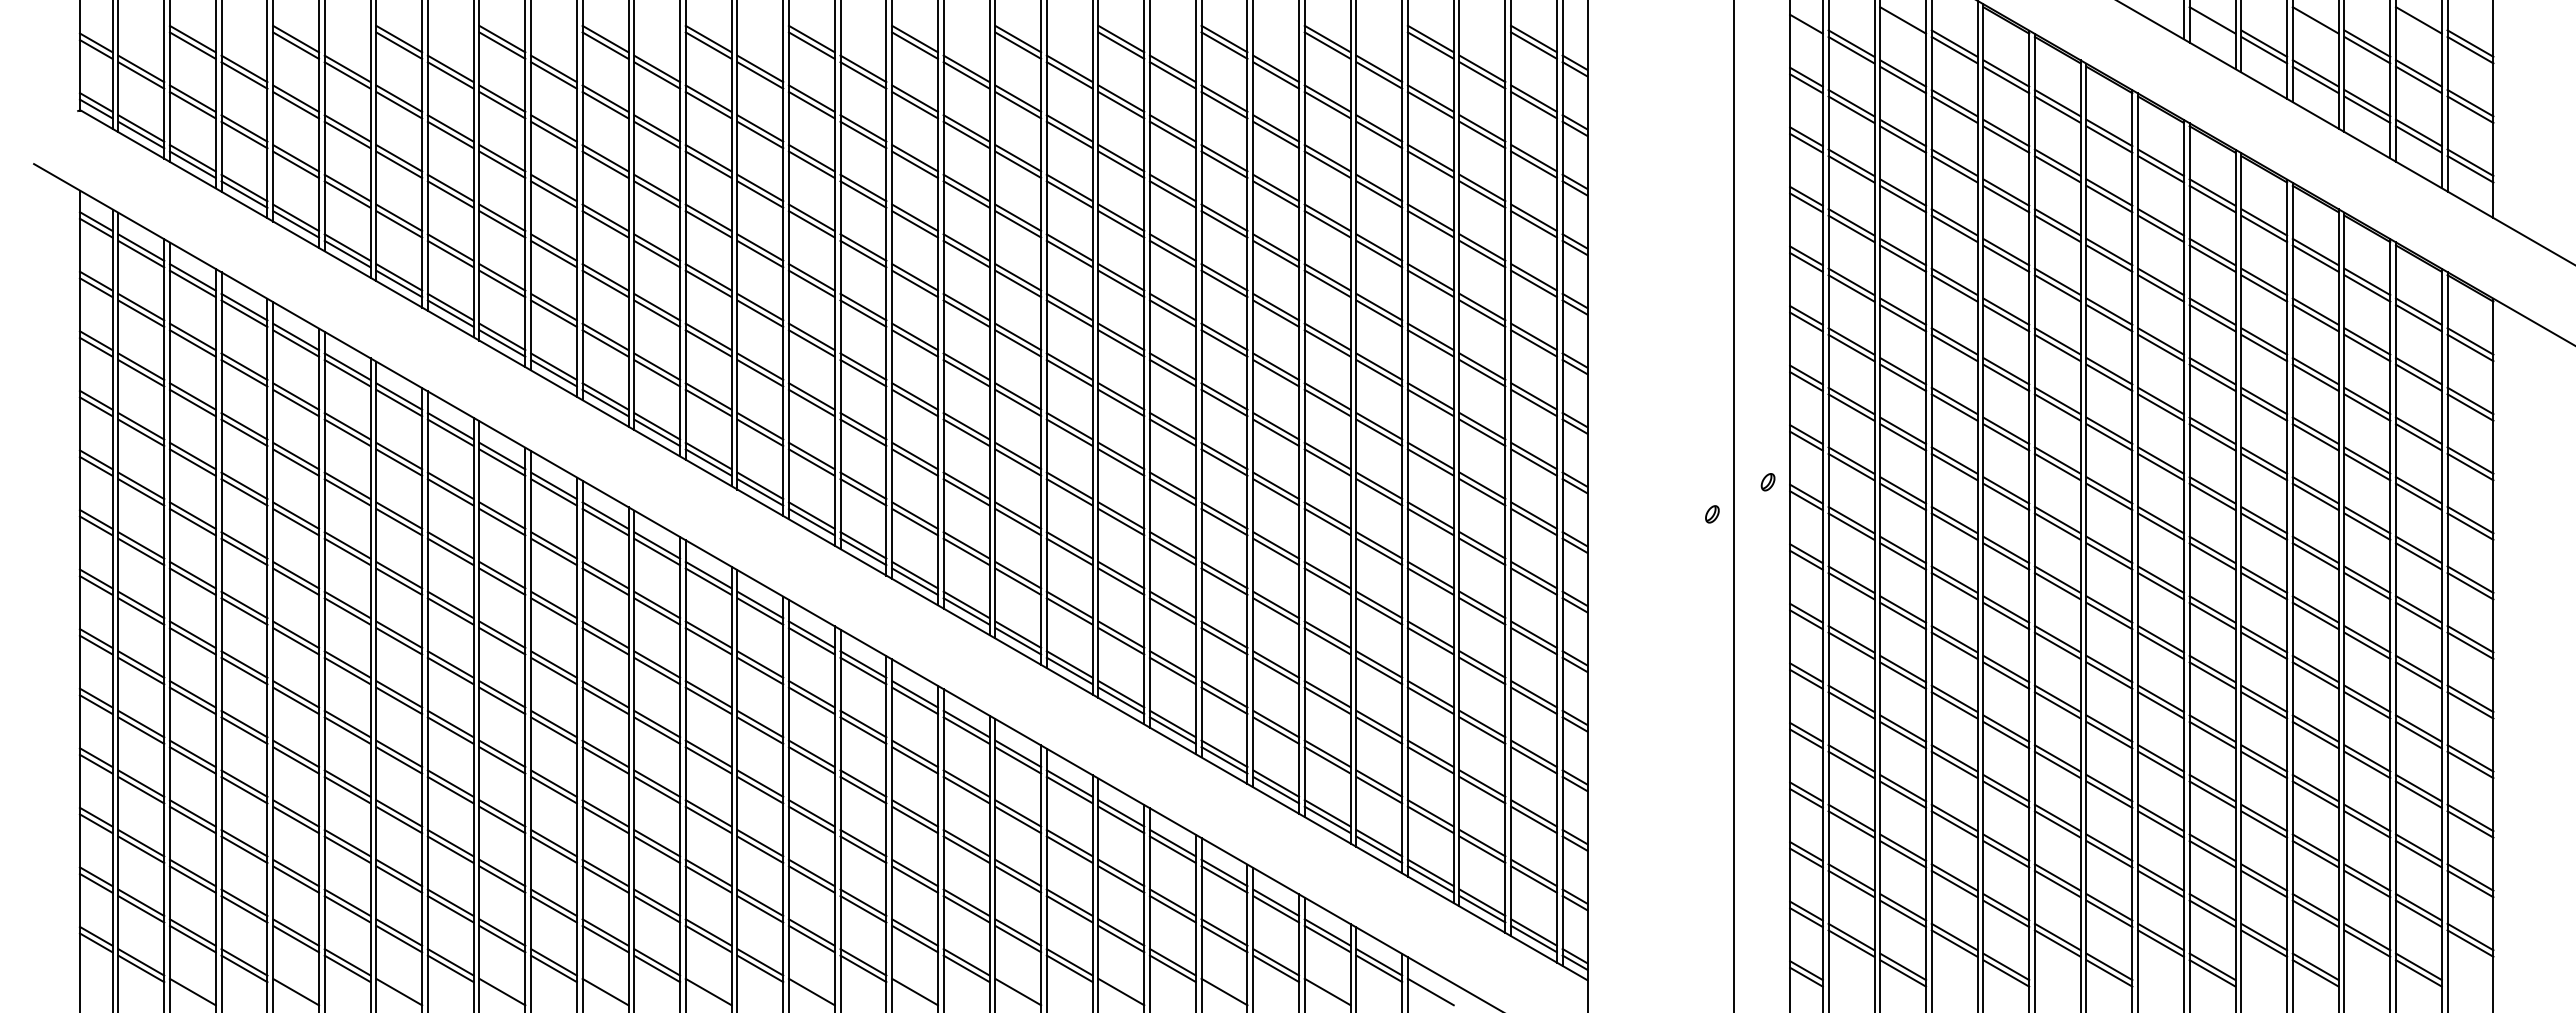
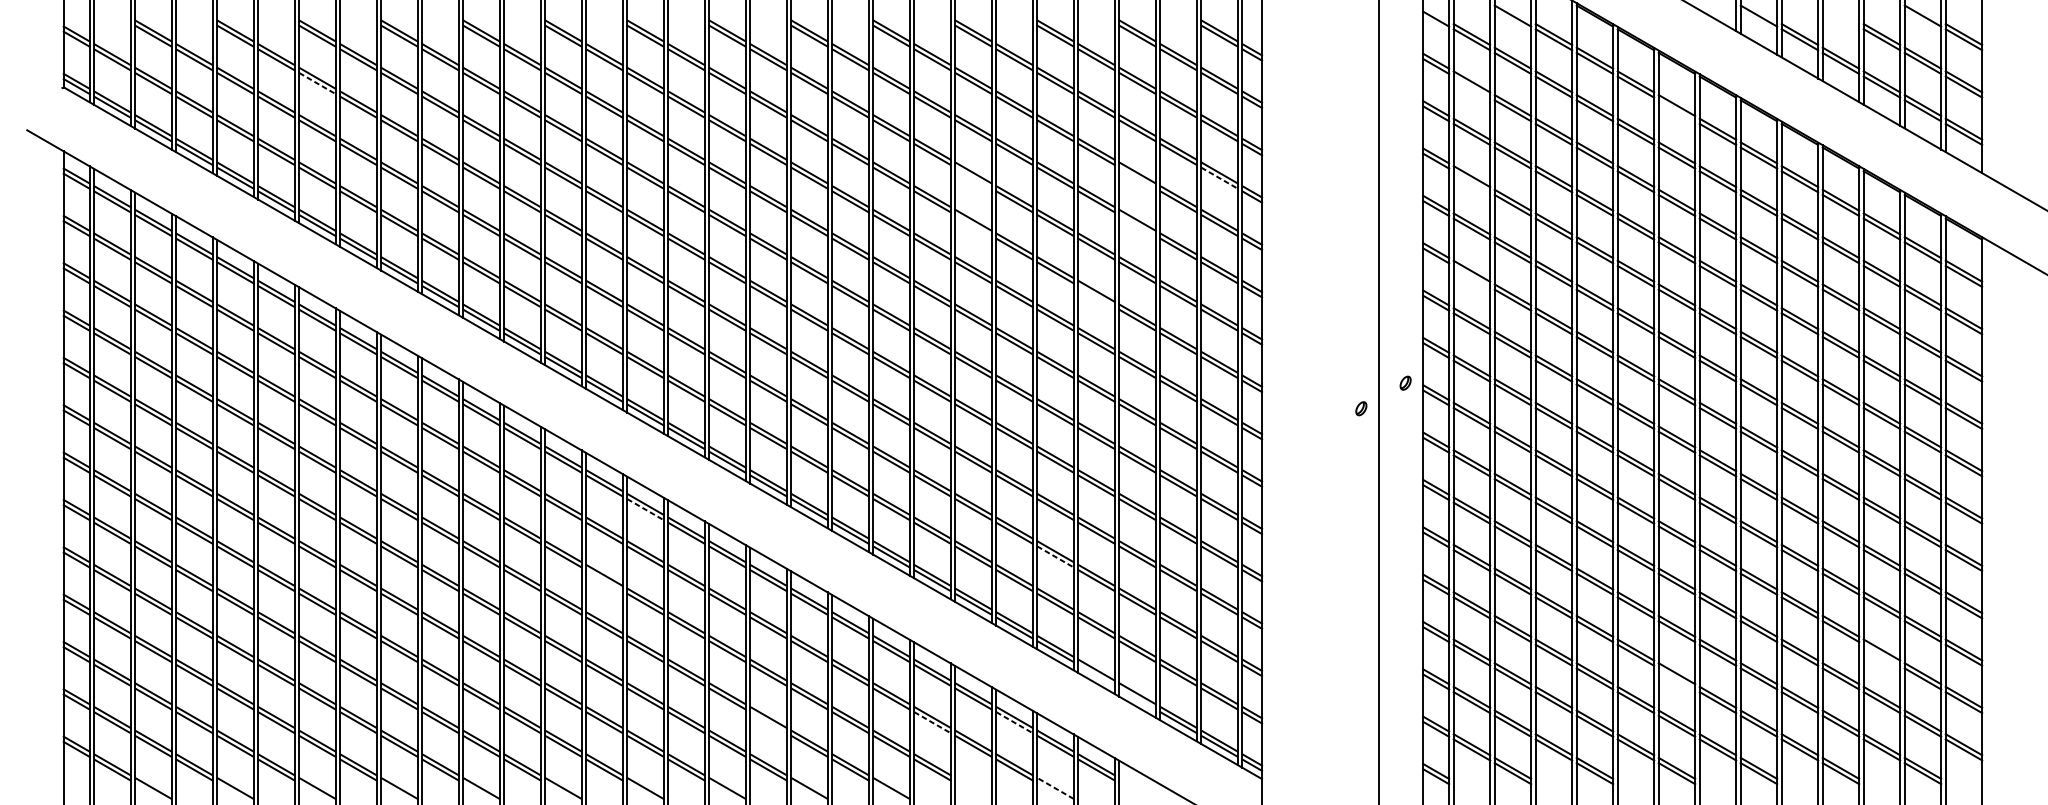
line: (2315, 20) -> (1840, 16), removed
line: (399, 105) -> (317, 83), solid -> dashed
line: (1851, 109) -> (1471, 86), removed
line: (2109, 139) -> (1677, 110), removed
line: (1224, 224) -> (973, 178), removed
line: (1430, 224) -> (1137, 178), removed
line: (1534, 224) -> (1219, 178), solid -> dashed
line: (1851, 228) -> (1471, 181), removed
line: (1224, 283) -> (973, 225), removed
line: (1430, 283) -> (1137, 225), removed
line: (1851, 347) -> (1471, 276), removed
line: (1379, 372) -> (1096, 295), removed
line: (812, 641) -> (646, 509), solid -> dashed
line: (1328, 701) -> (1056, 557), solid -> dashed
line: (760, 730) -> (604, 580), removed
line: (2367, 824) -> (1882, 655), removed
line: (1379, 849) -> (1096, 675), removed
line: (2109, 854) -> (1677, 679), removed
line: (1430, 879) -> (1137, 698), removed
line: (966, 909) -> (768, 722), removed
line: (1173, 909) -> (932, 722), solid -> dashed
line: (1276, 909) -> (1014, 722), solid -> dashed
line: (1224, 991) -> (973, 788), removed
line: (1327, 991) -> (1055, 788), solid -> dashed
line: (1430, 991) -> (1137, 788), removed

